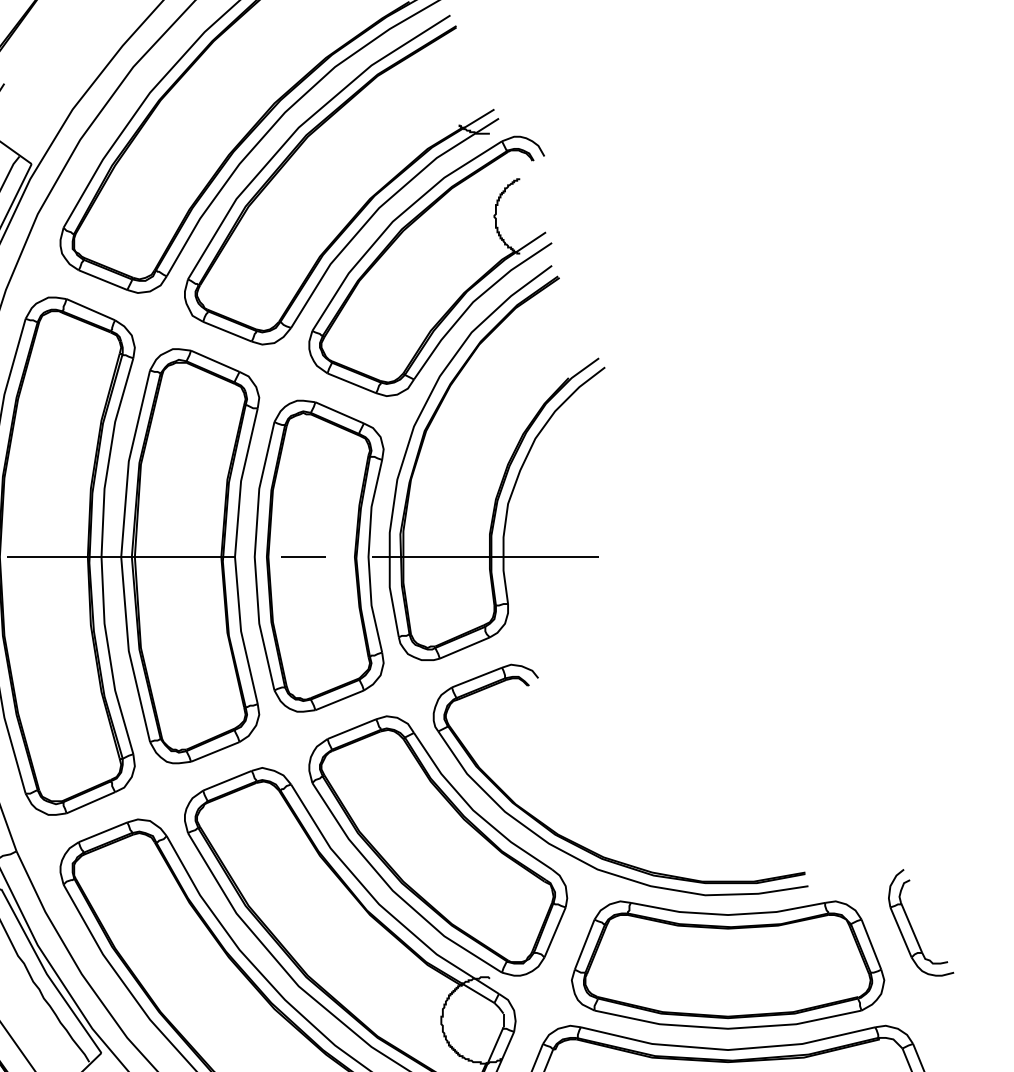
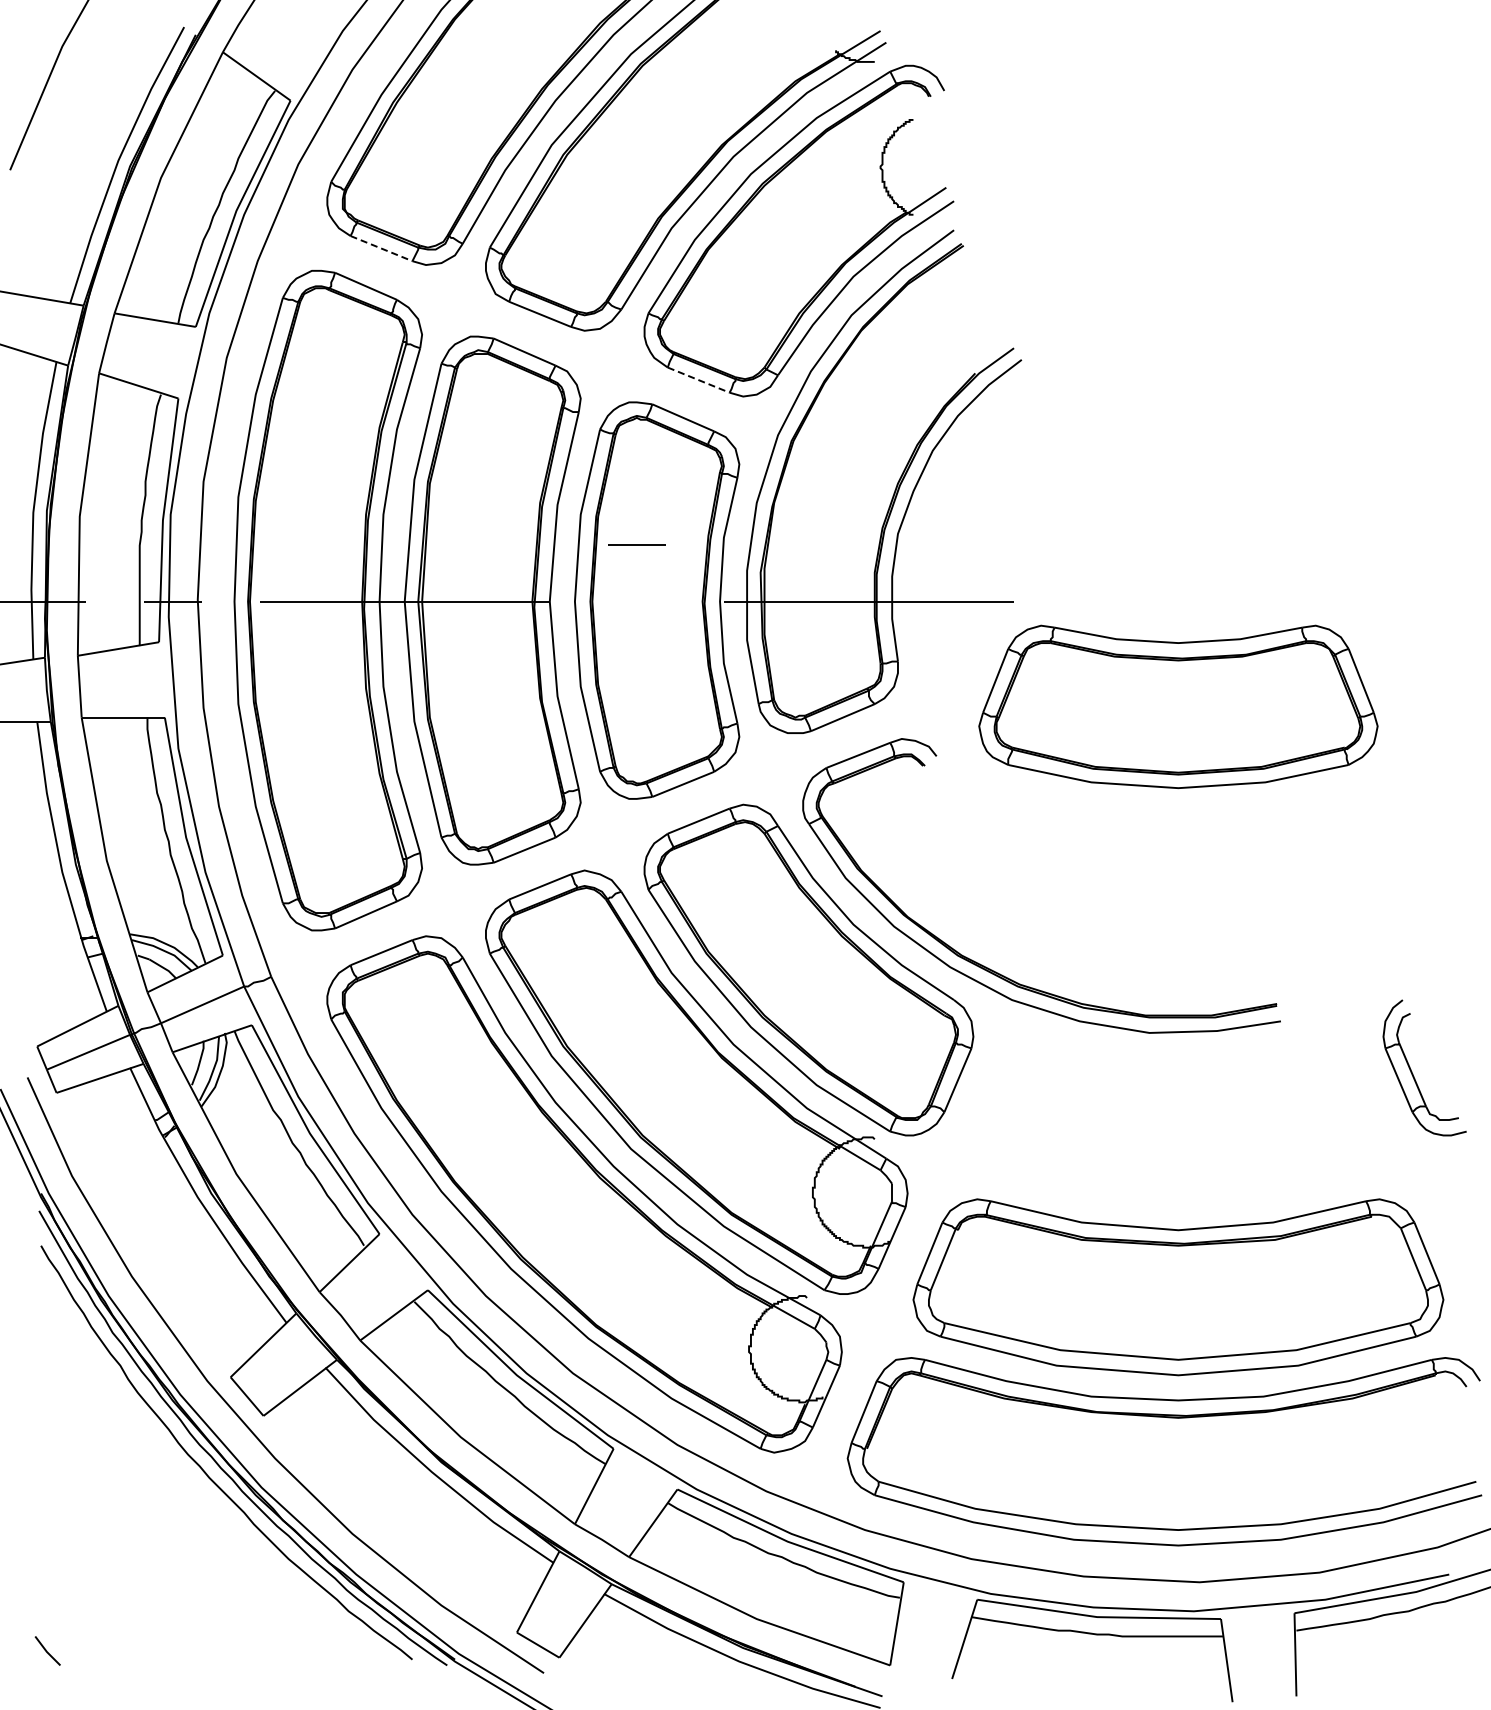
line: (103, 280) -> (381, 248), solid -> dashed
line: (352, 383) -> (699, 380), solid -> dashed
line: (303, 556) -> (636, 544), moved
part: (728, 964) -> (1178, 706), moved

